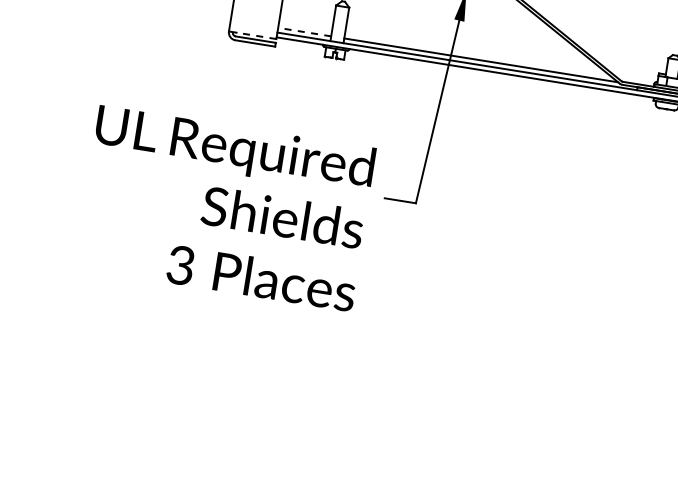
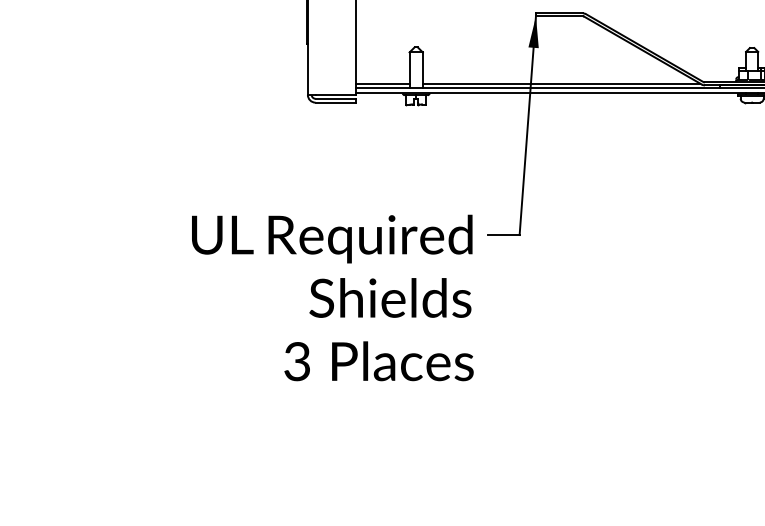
line: (304, 31) -> (382, 83), dashed -> solid
line: (256, 35) -> (335, 94), dashed -> solid
text: (225, 207) -> (332, 297), moved

